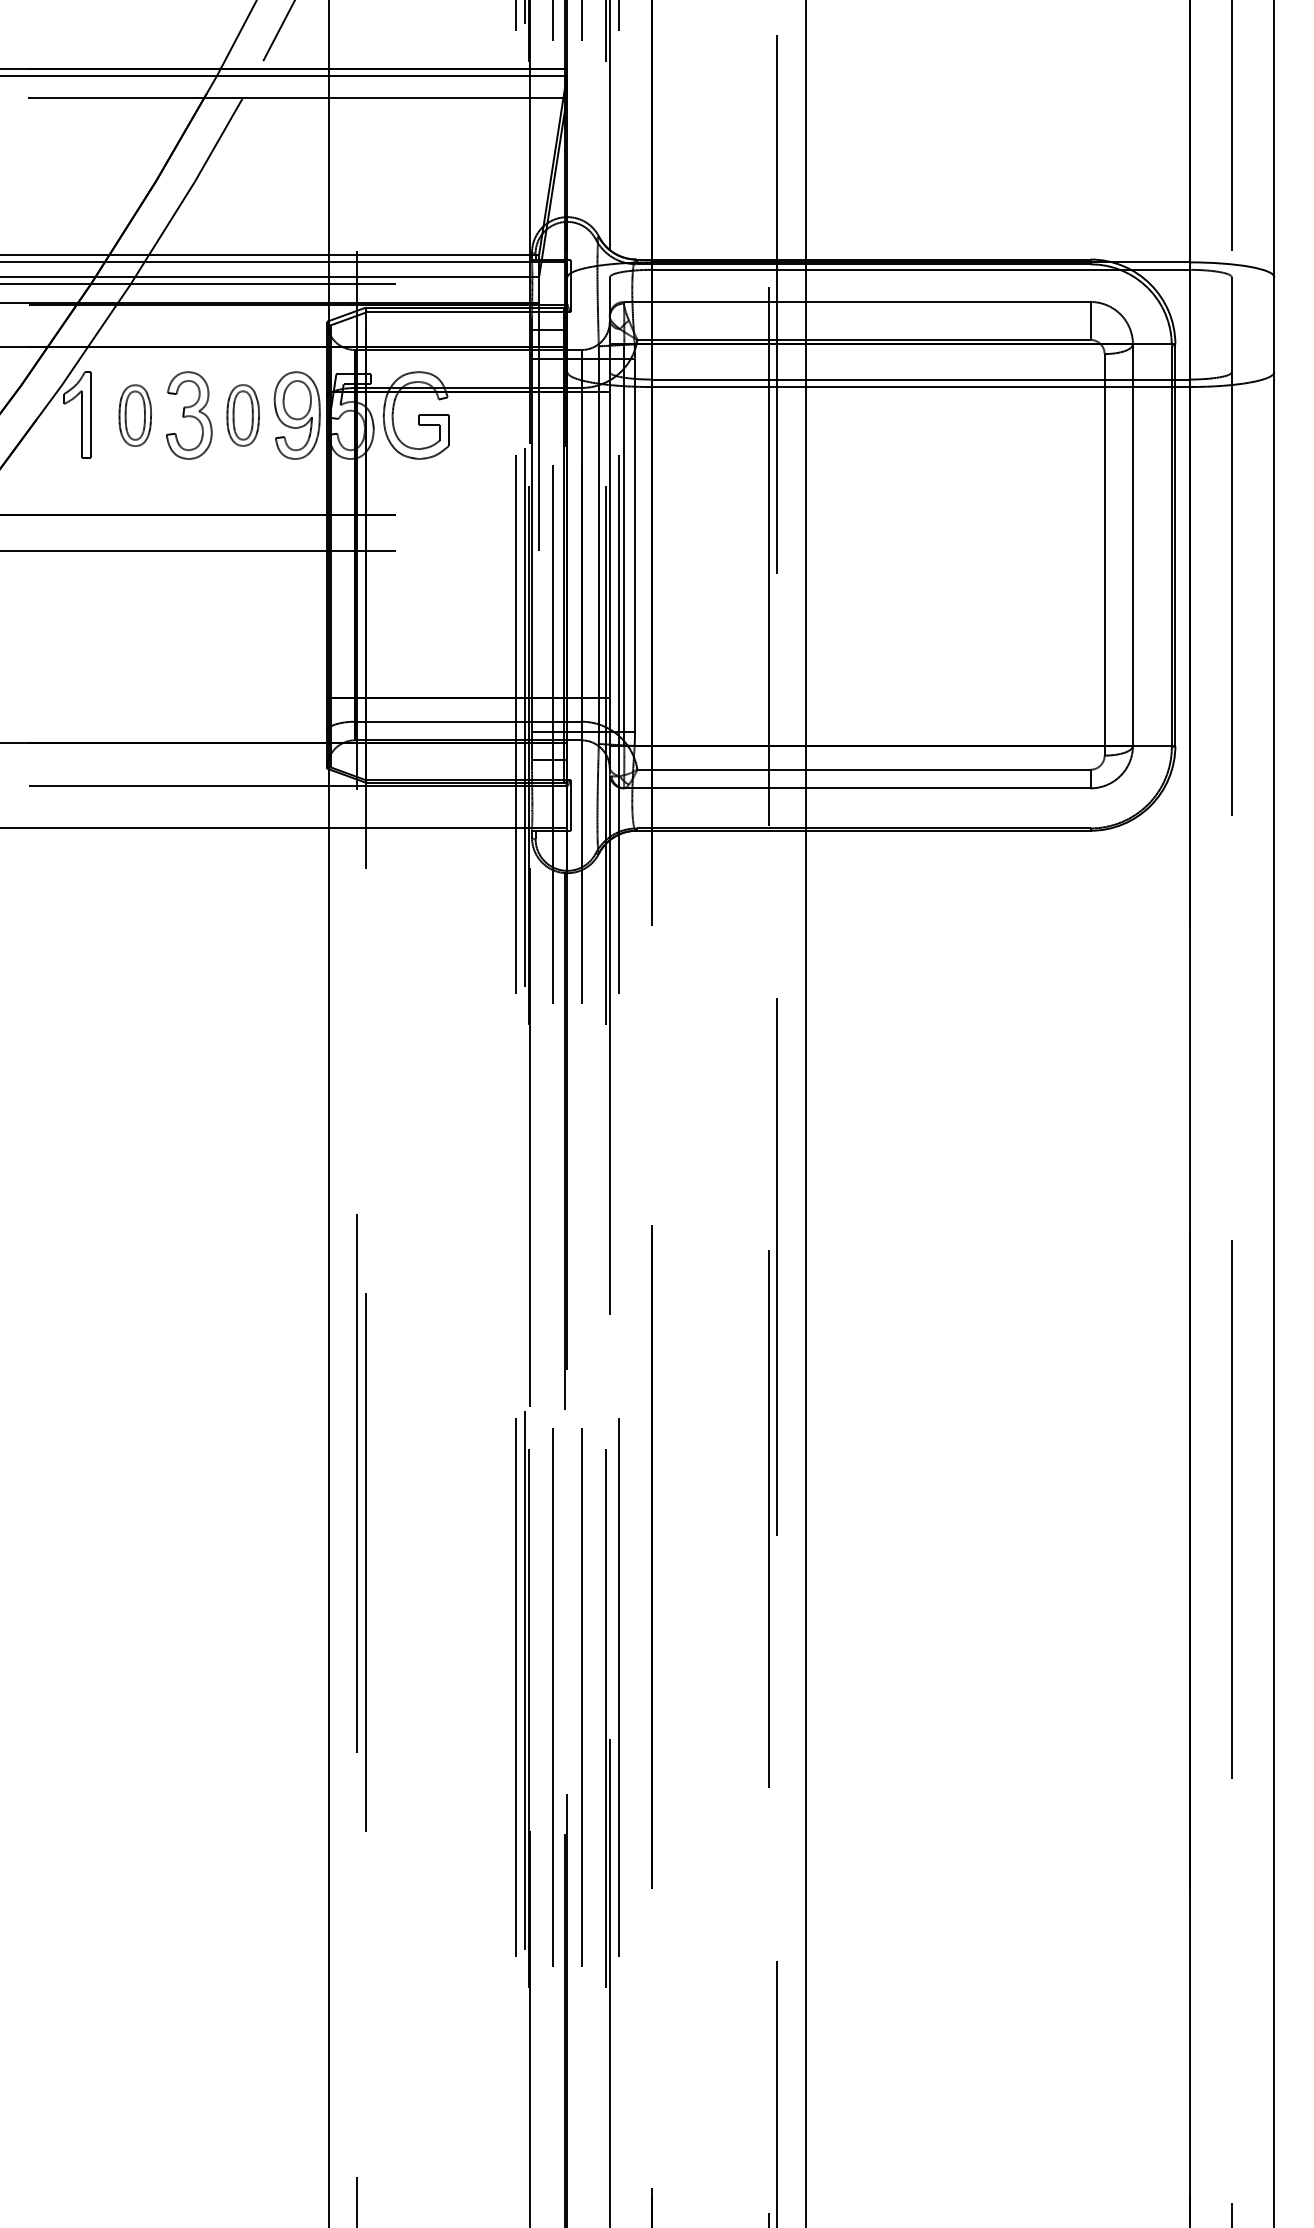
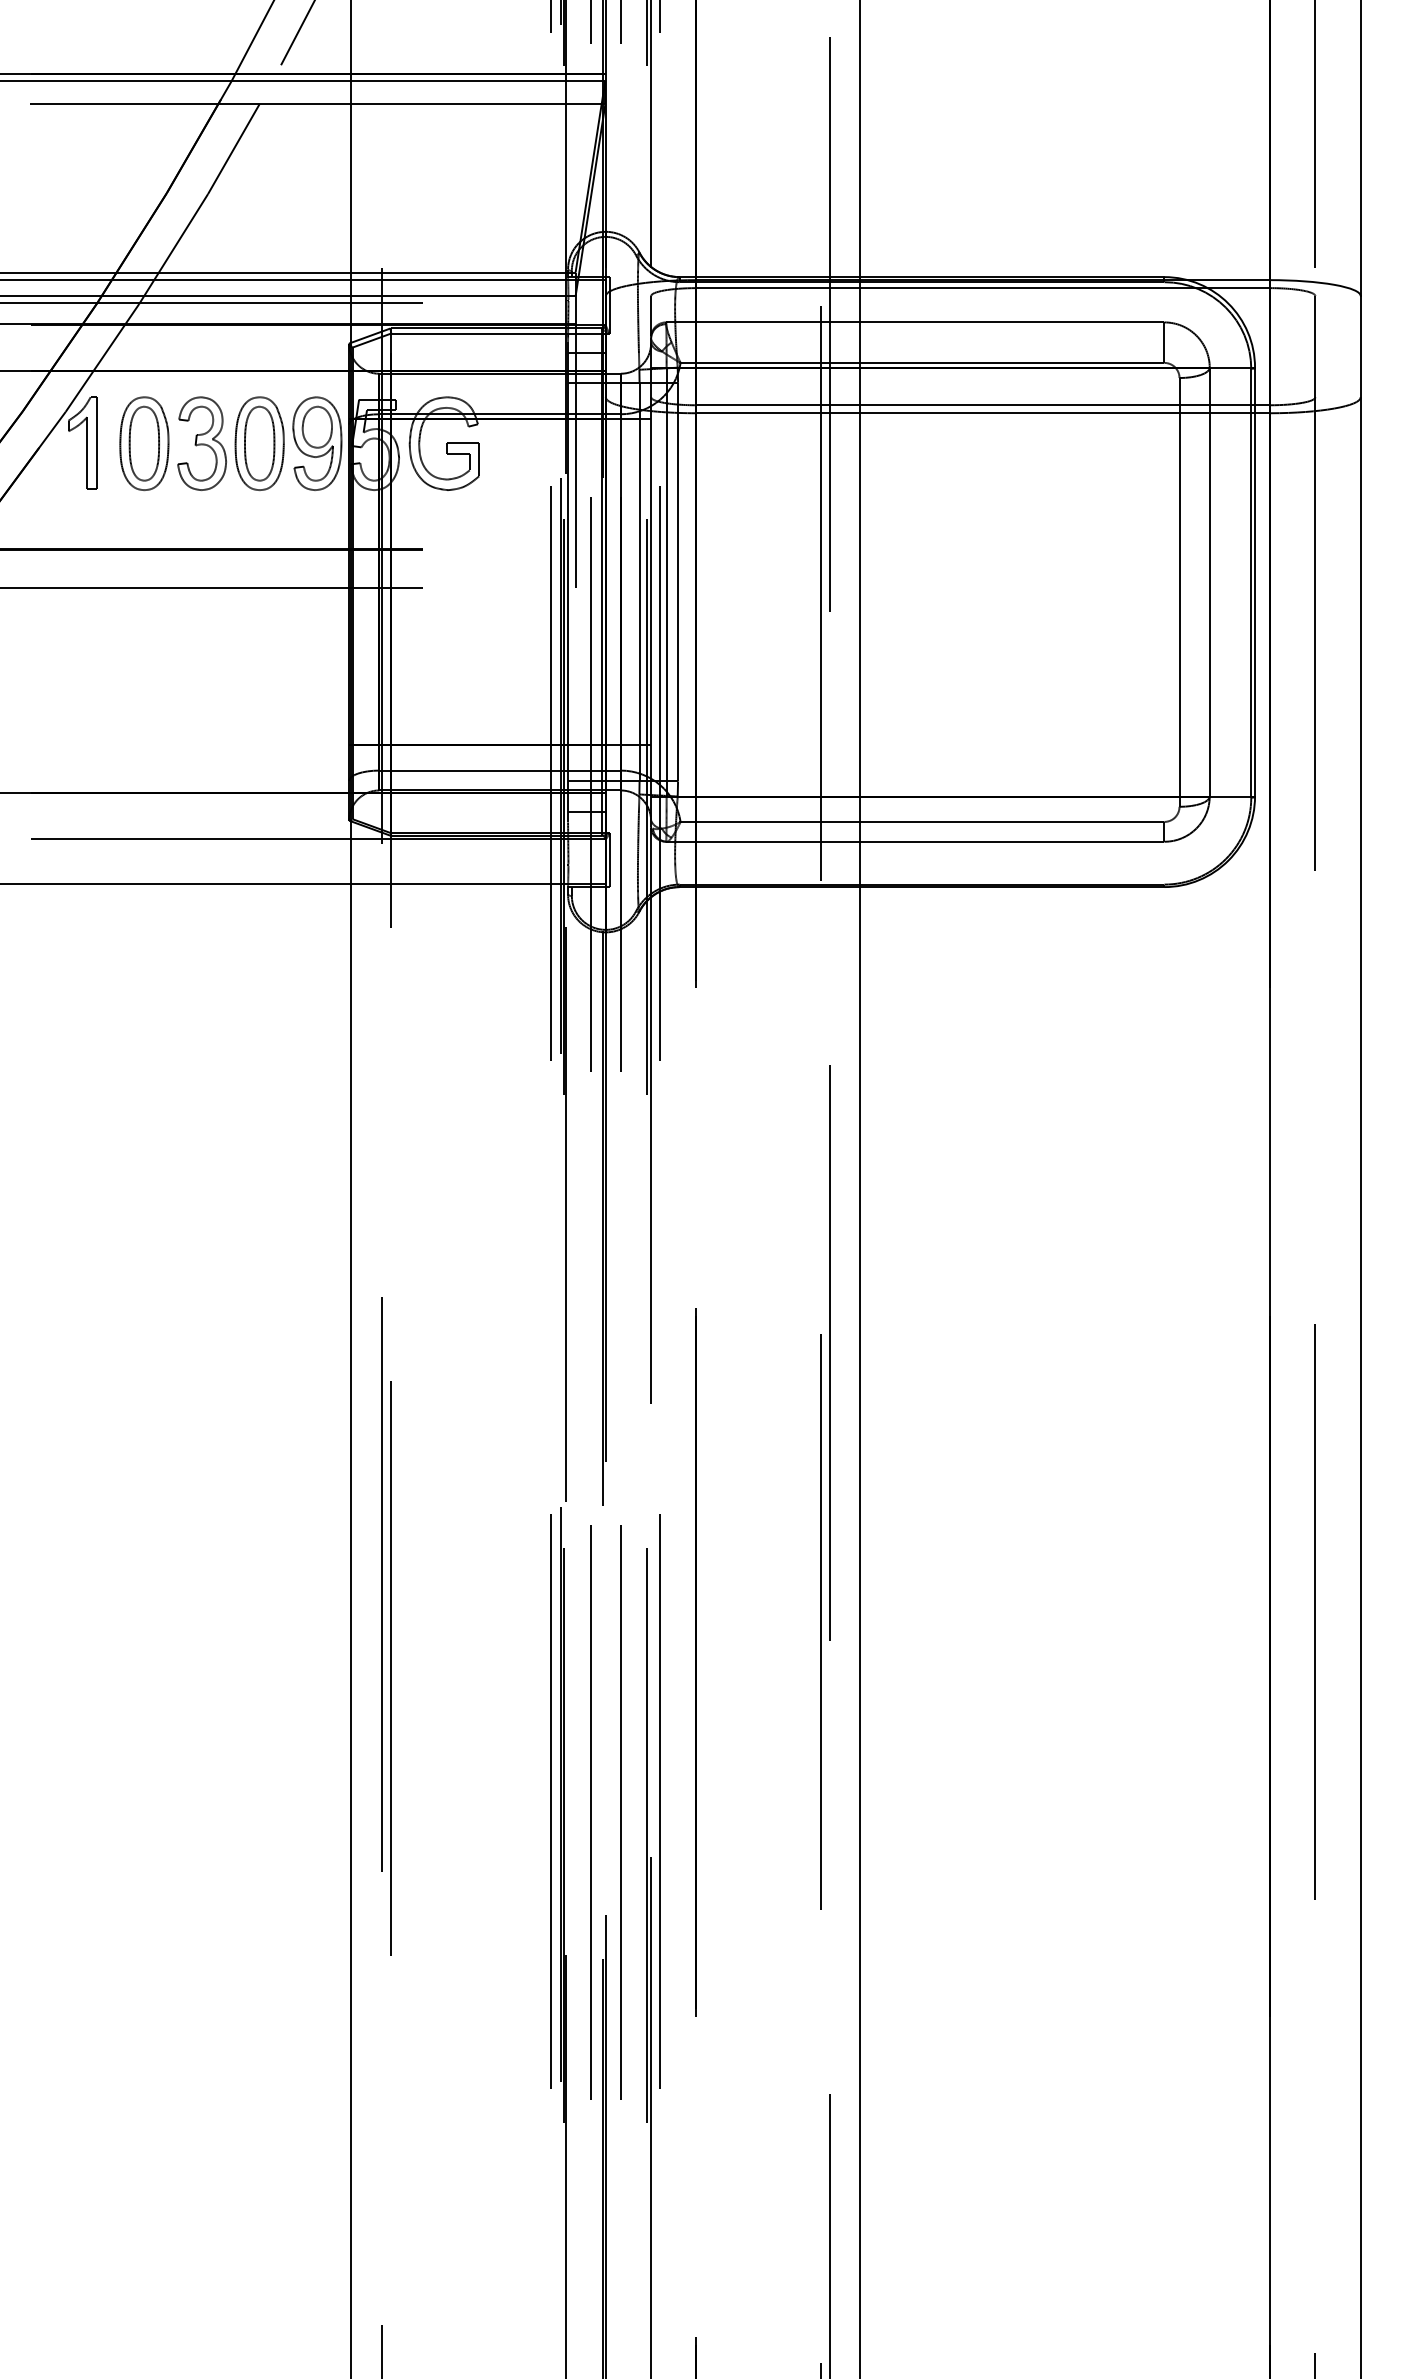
part: (135, 415) -> (144, 443), size x1.43
part: (243, 415) -> (259, 443), size x1.43

